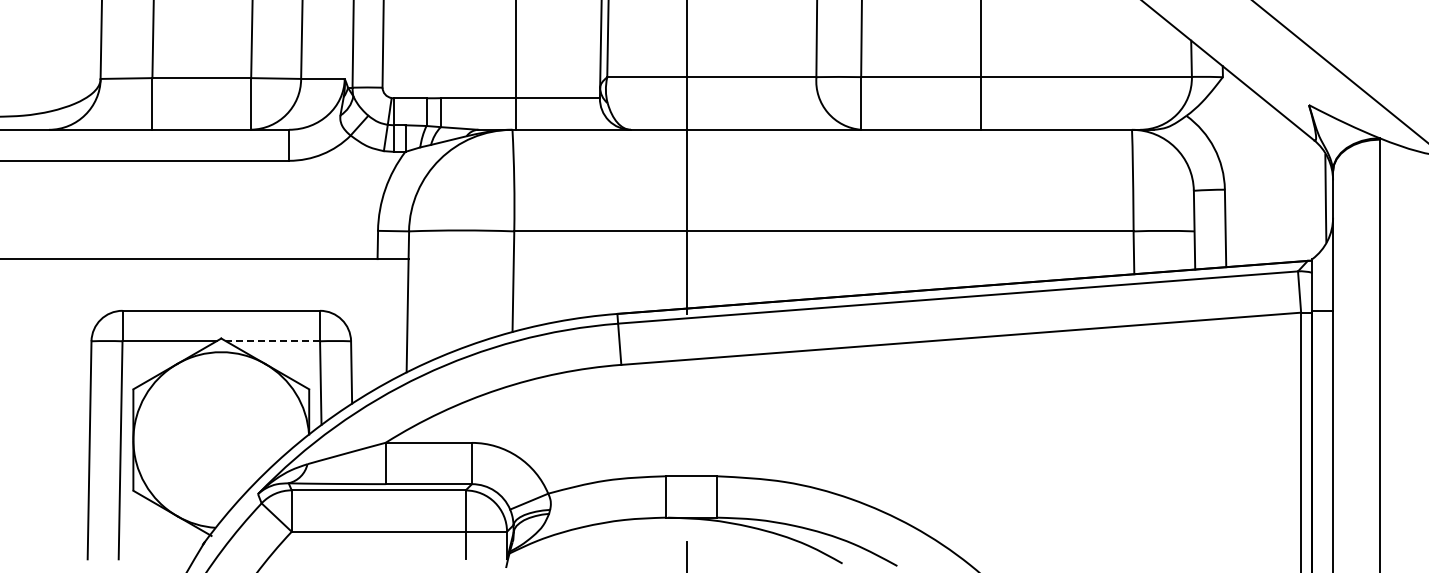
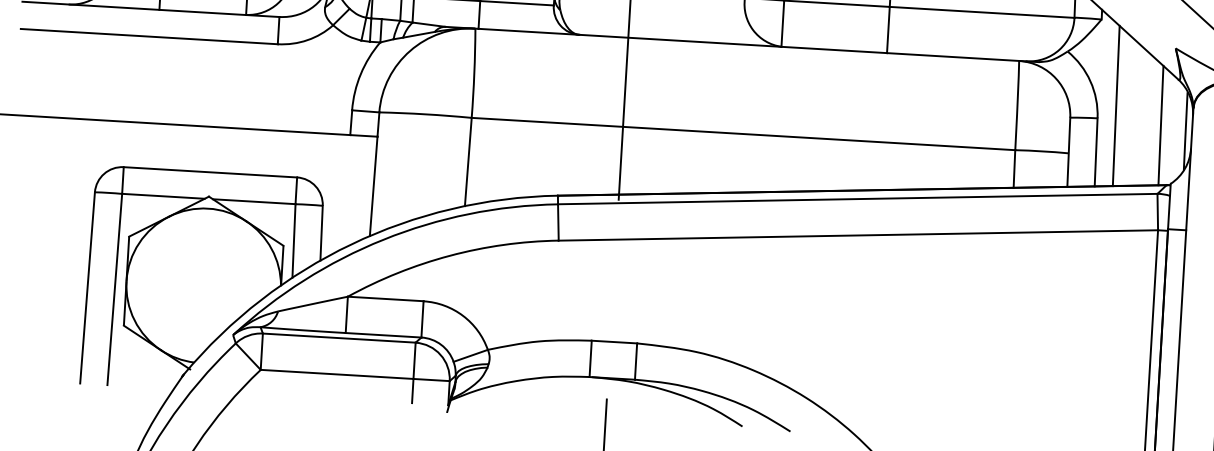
line: (1244, 174) -> (1115, 106), added
line: (1297, 193) -> (1161, 125), added
line: (272, 341) -> (253, 201), dashed -> solid

